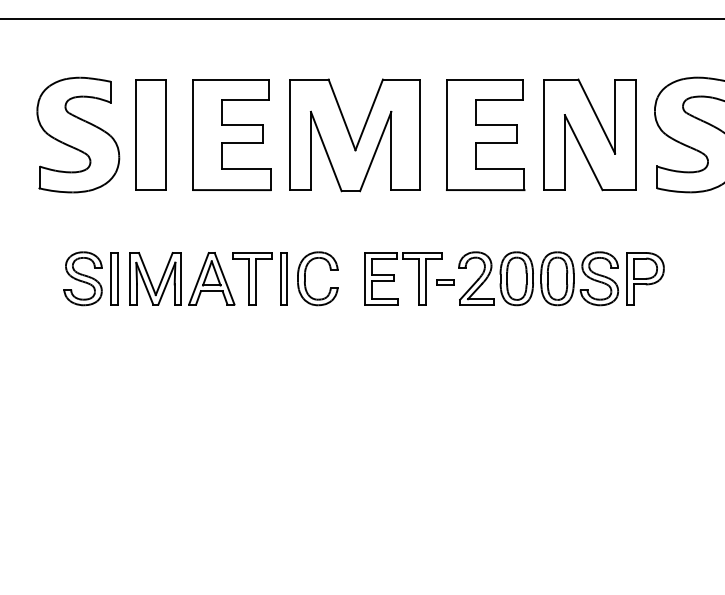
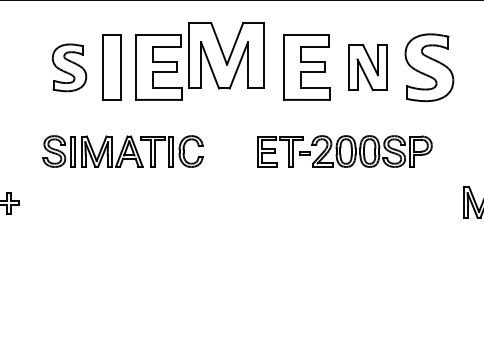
part: (78, 134) -> (69, 67), size x0.7
part: (354, 134) -> (226, 55), moved
part: (589, 134) -> (367, 67), size x0.7
part: (200, 278) -> (122, 151), moved
part: (514, 278) -> (344, 151), moved

